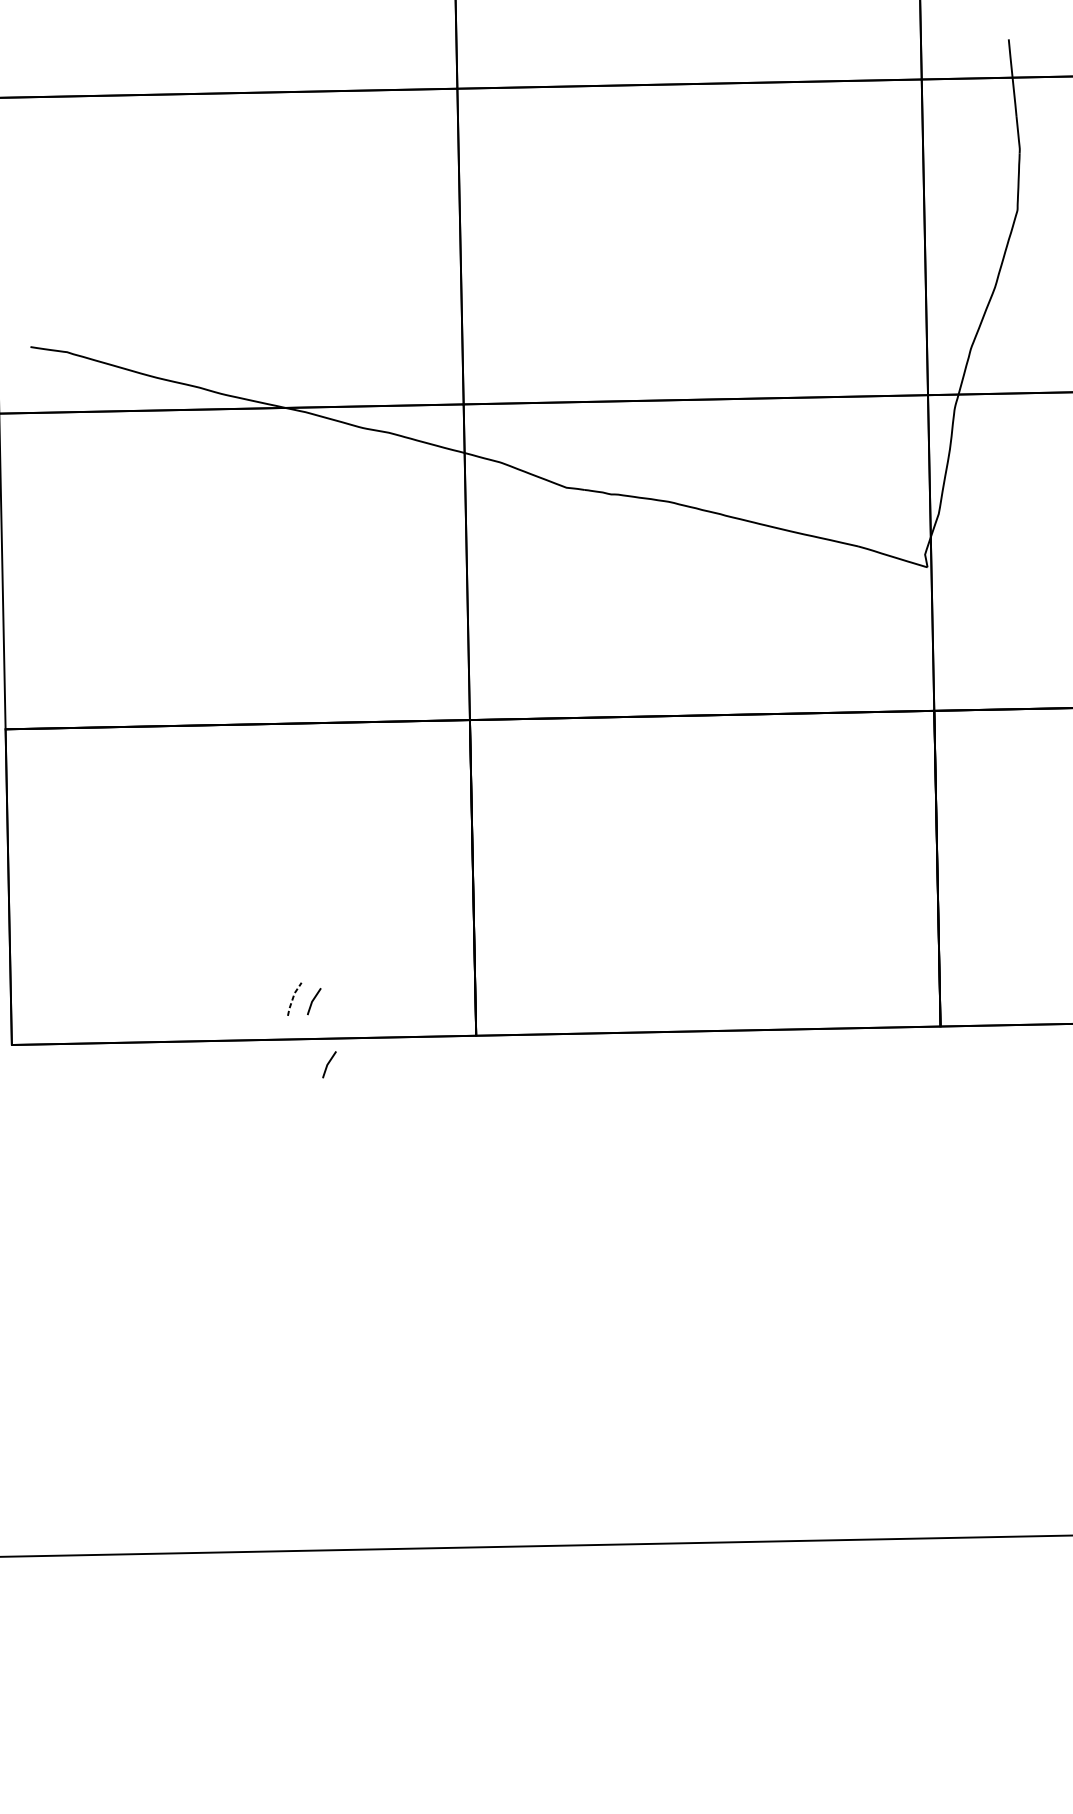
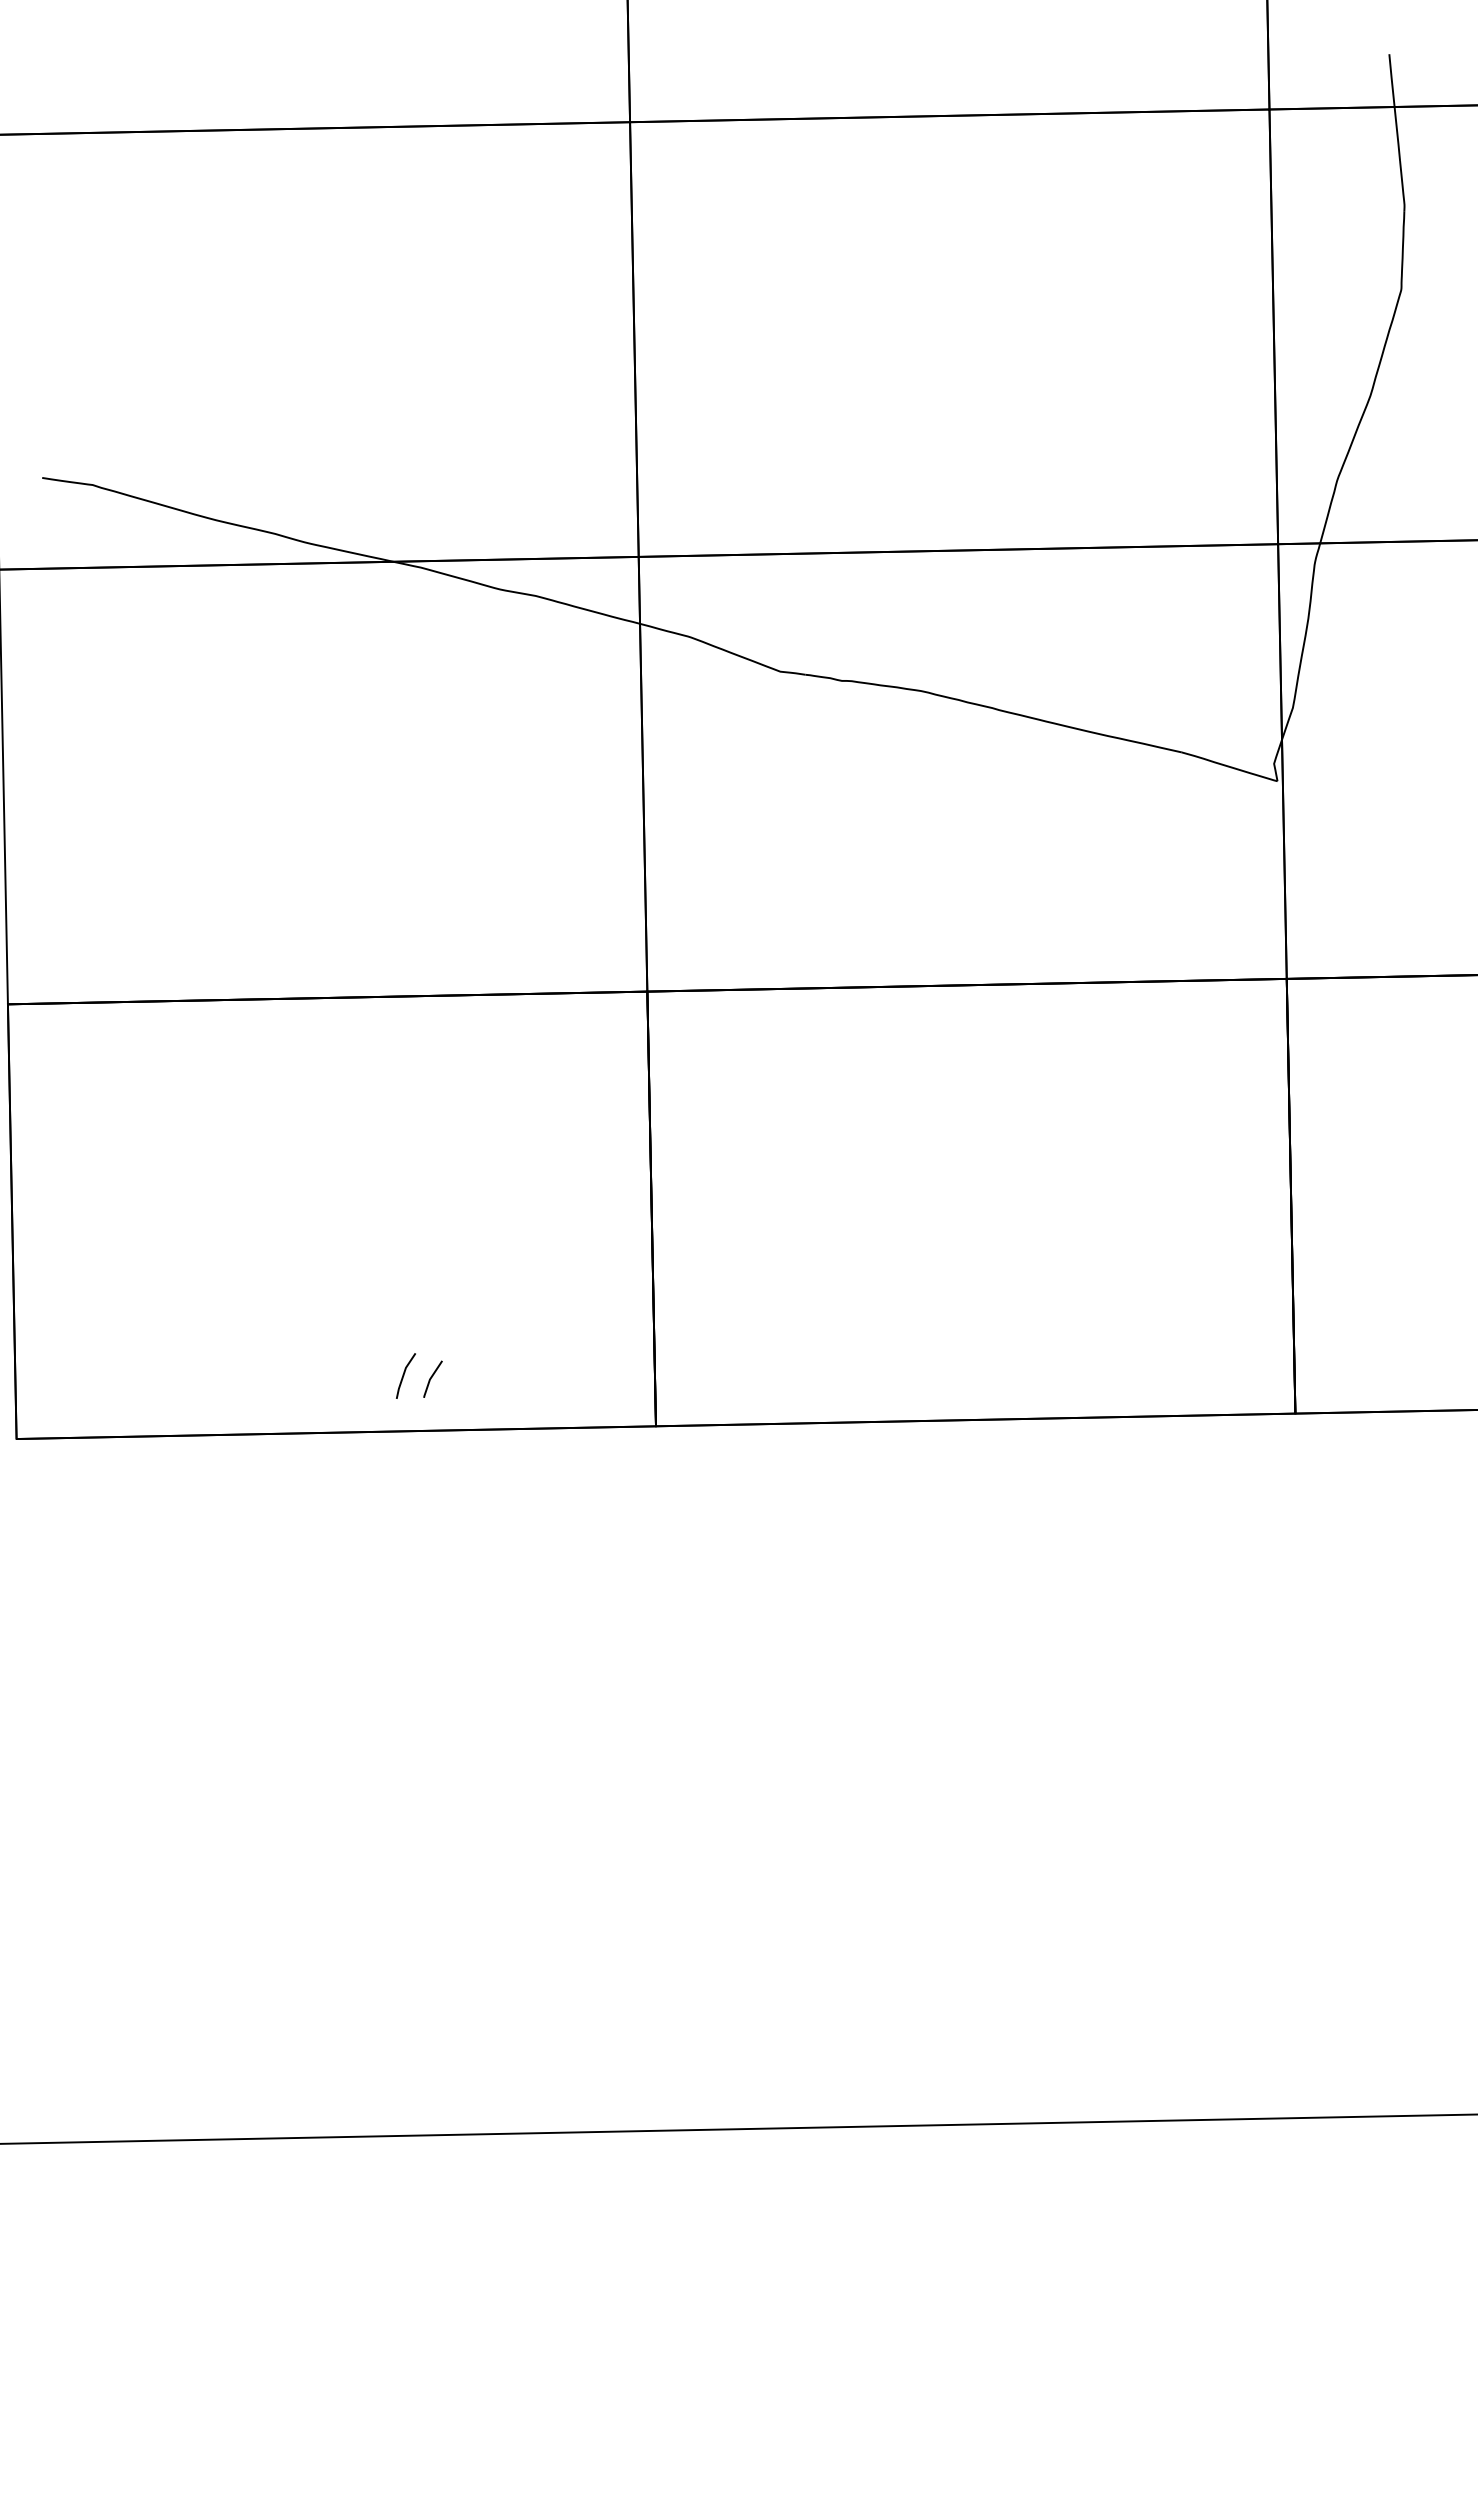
line: (292, 998) -> (403, 1375), dashed -> solid
line: (329, 1063) -> (453, 1464), removed

